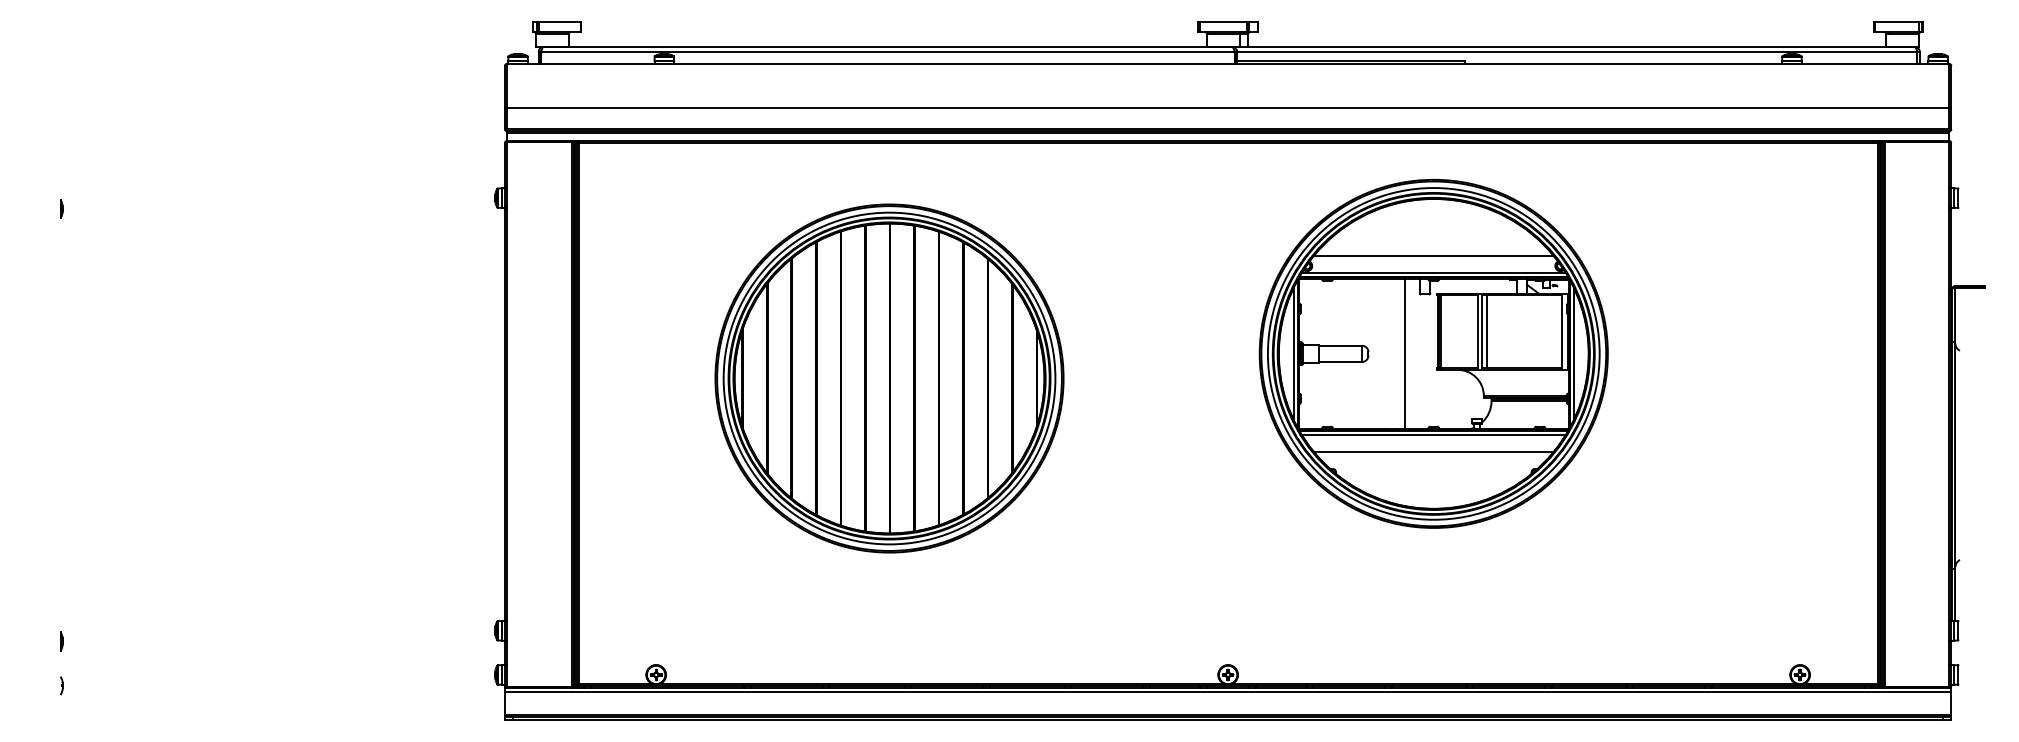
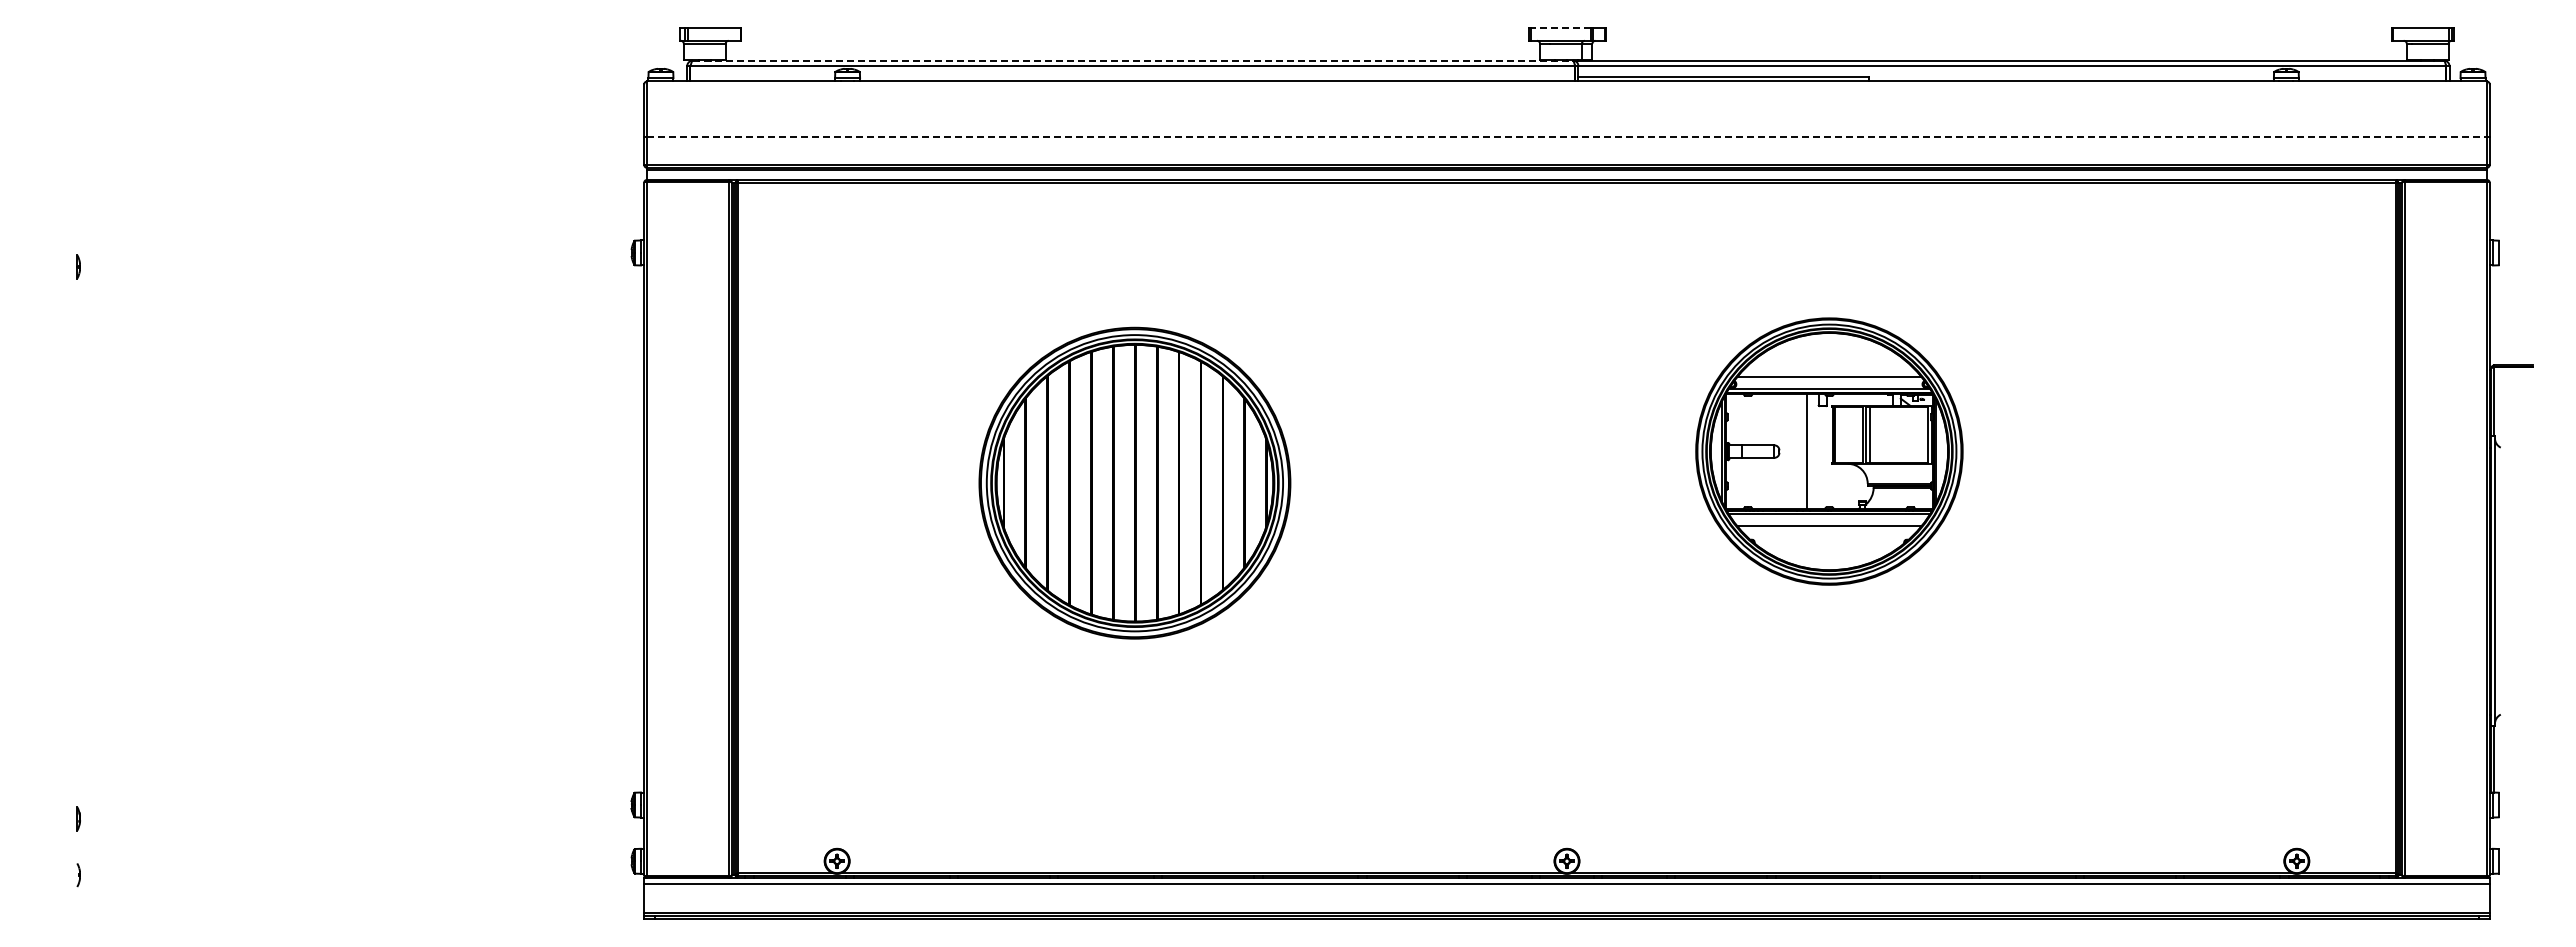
line: (1223, 22) -> (1560, 28), solid -> dashed
line: (887, 47) -> (1132, 60), solid -> dashed
line: (1227, 107) -> (1566, 137), solid -> dashed
part: (1433, 353) -> (1829, 451), size x0.6
part: (889, 378) -> (1134, 483), size x0.7

